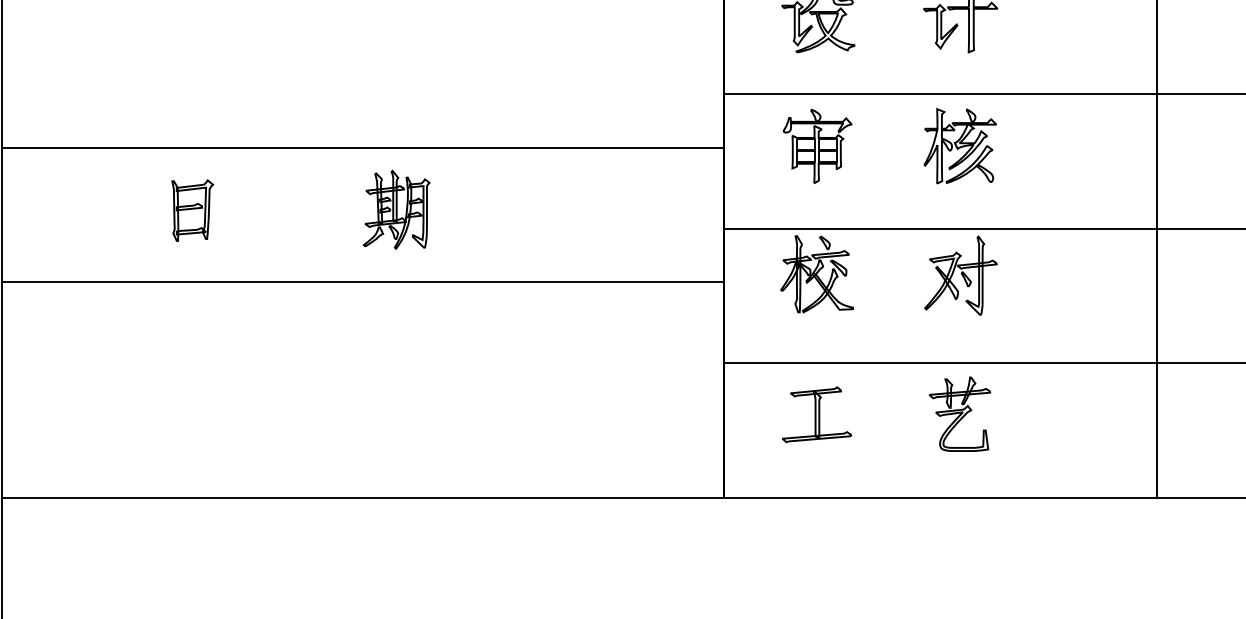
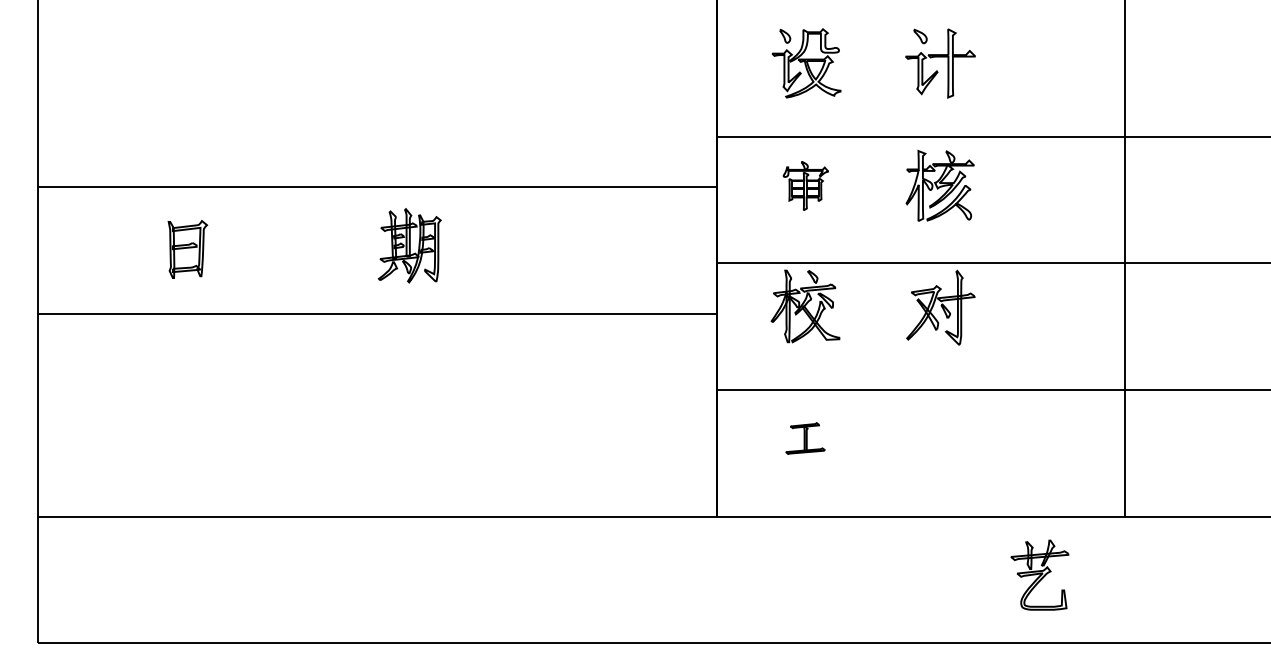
part: (817, 145) -> (805, 185), size x0.7
part: (192, 209) -> (187, 248), moved
part: (959, 413) -> (1039, 574), moved
part: (817, 414) -> (805, 438), size x0.6

